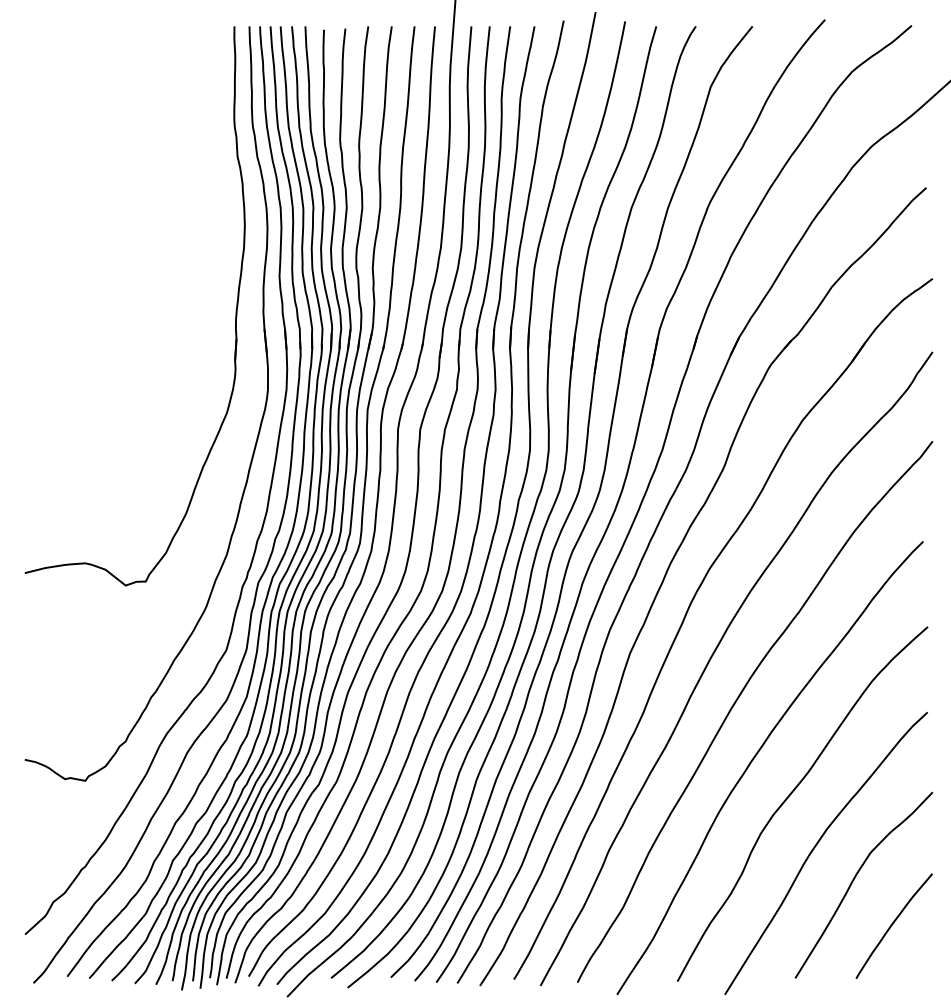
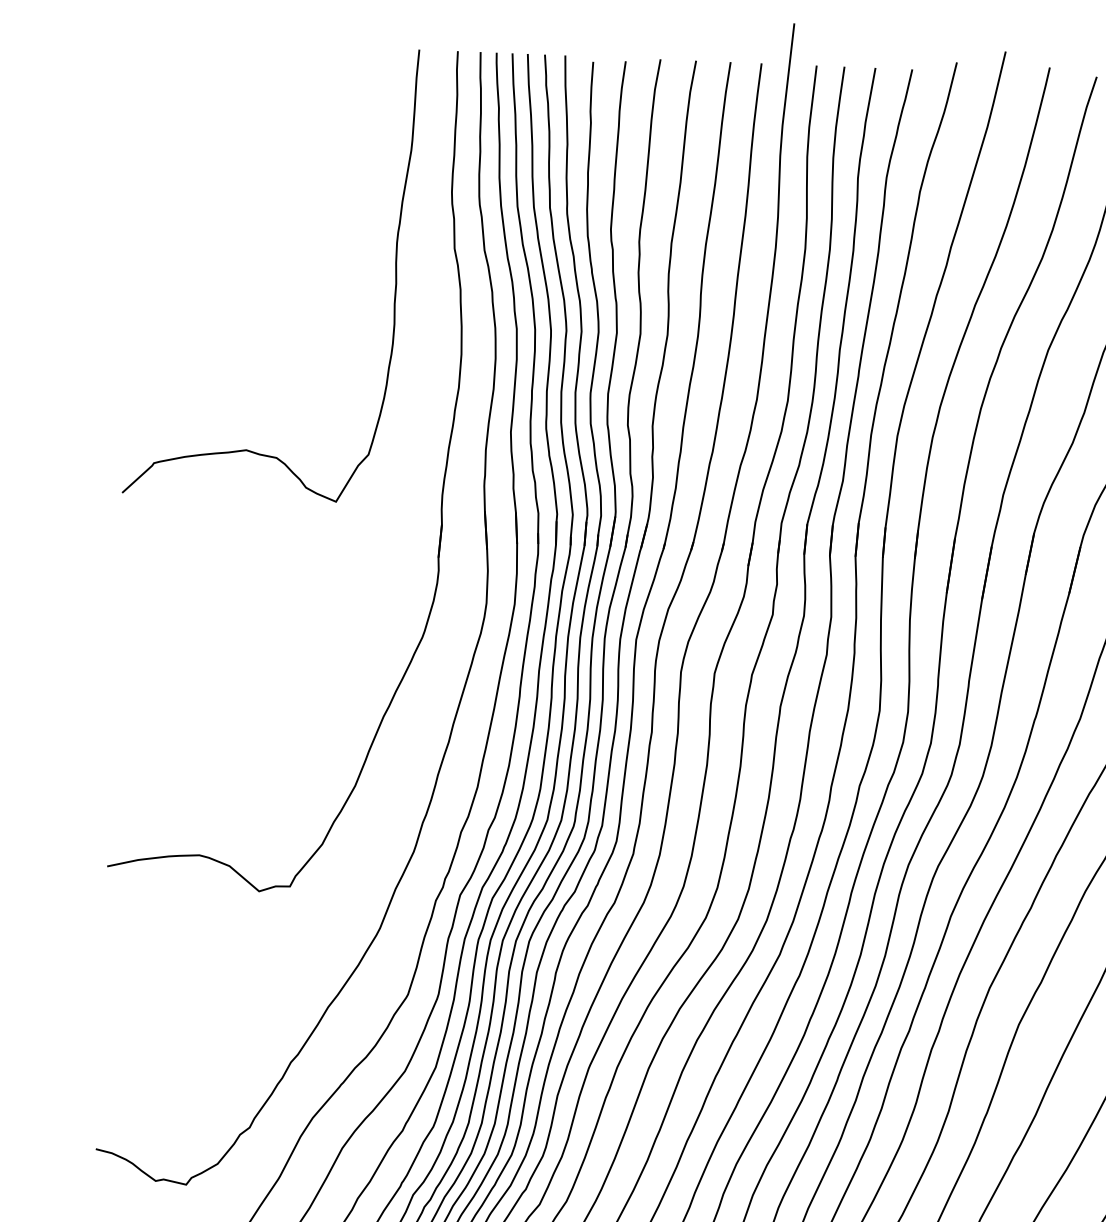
curve: (198, 176) -> (394, 276), added

